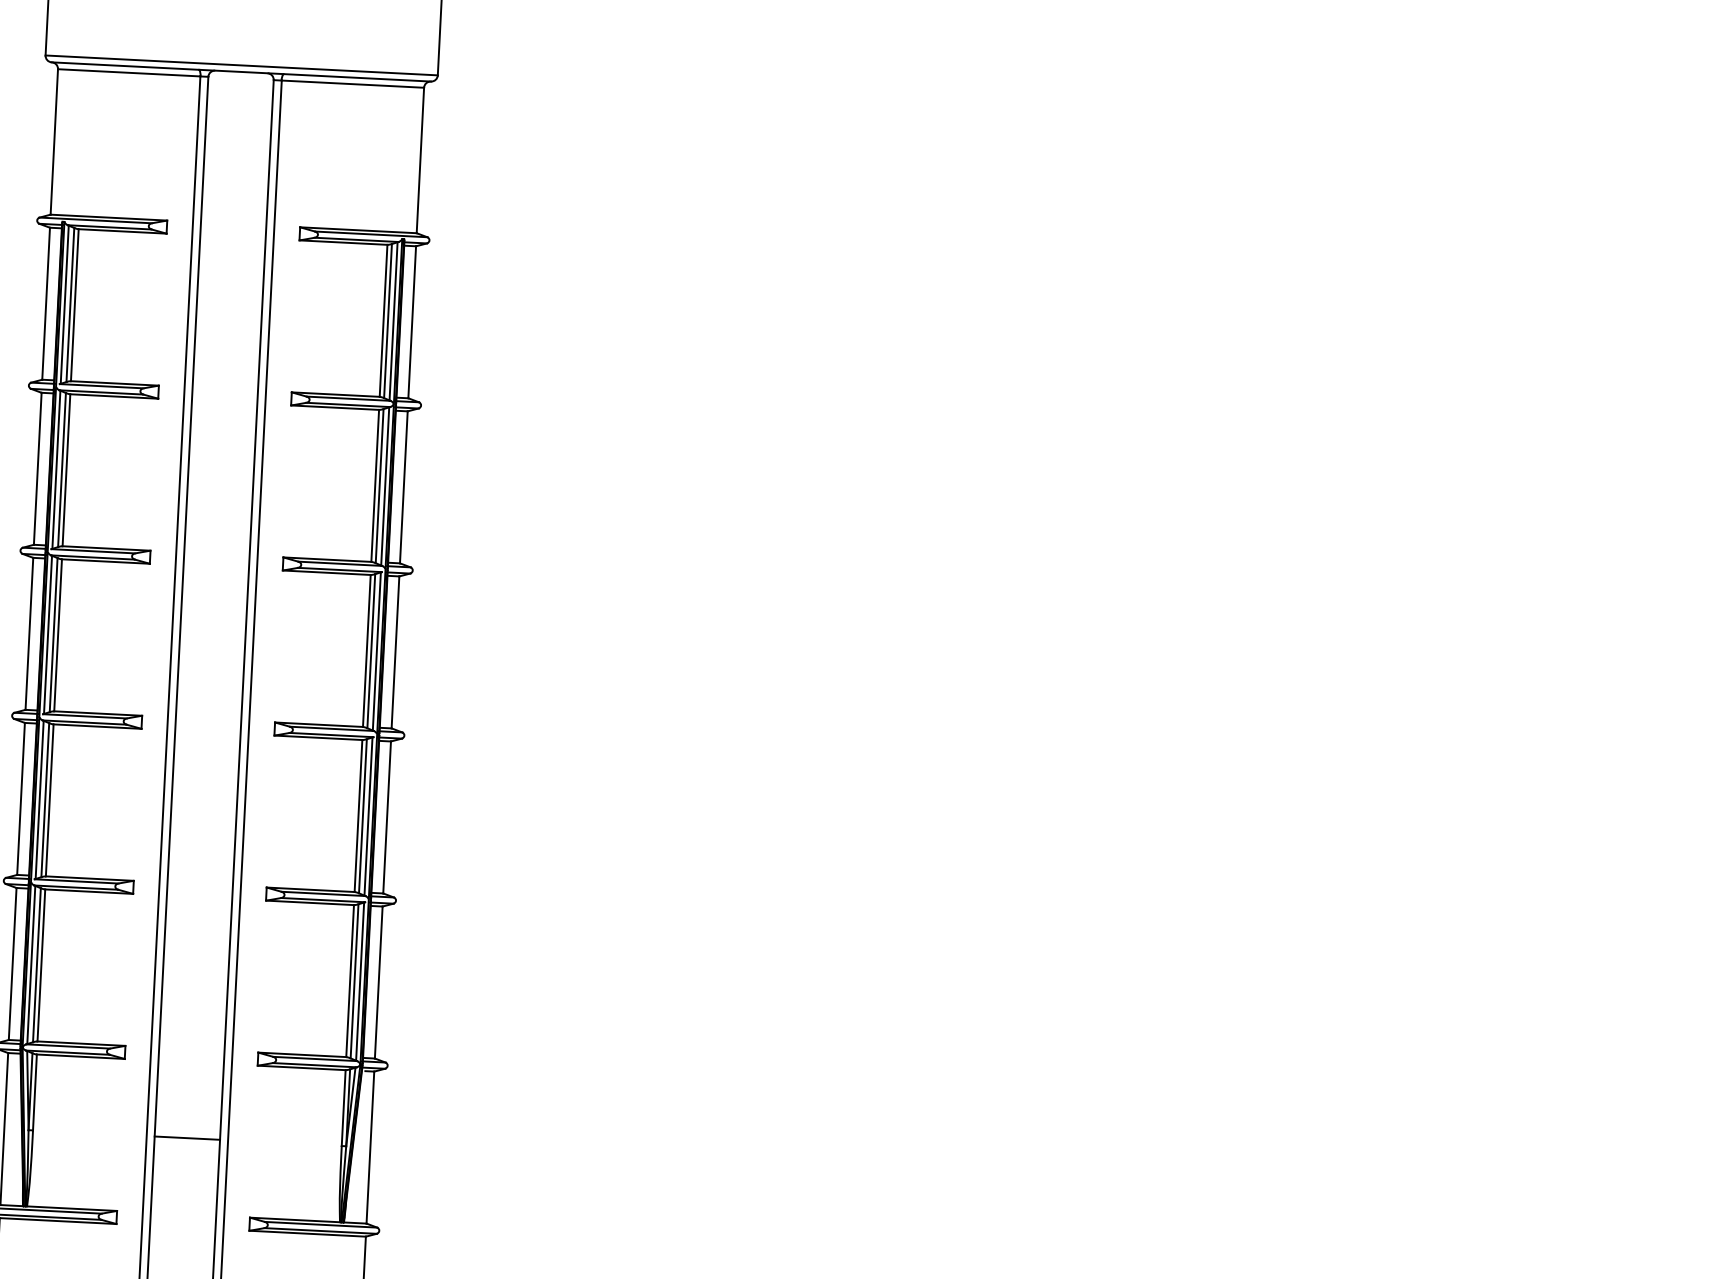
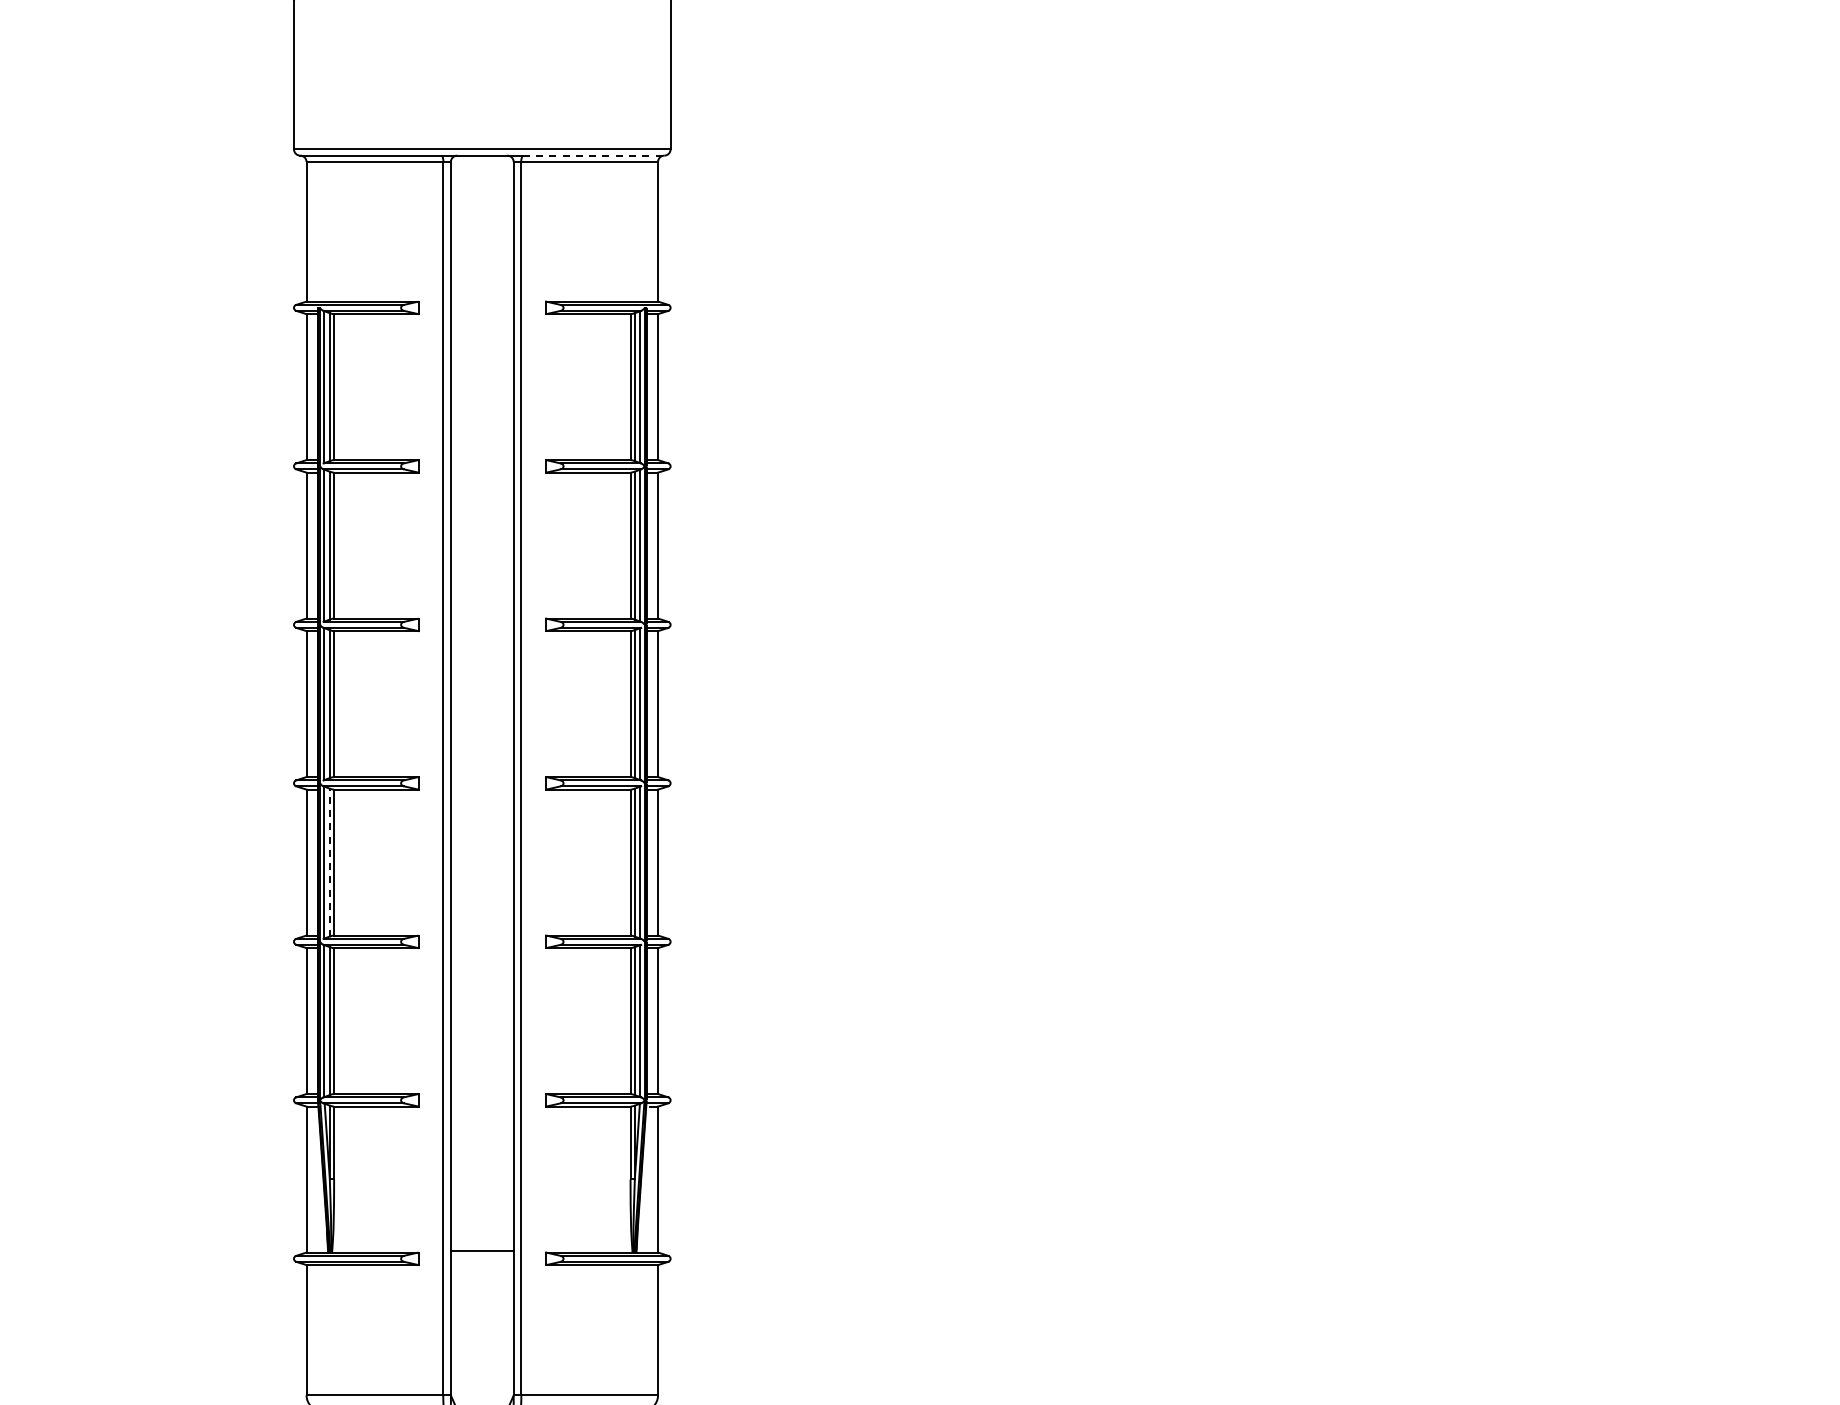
line: (357, 77) -> (593, 155), solid -> dashed
line: (44, 800) -> (329, 862), solid -> dashed
line: (186, 1138) -> (481, 1251), moved

